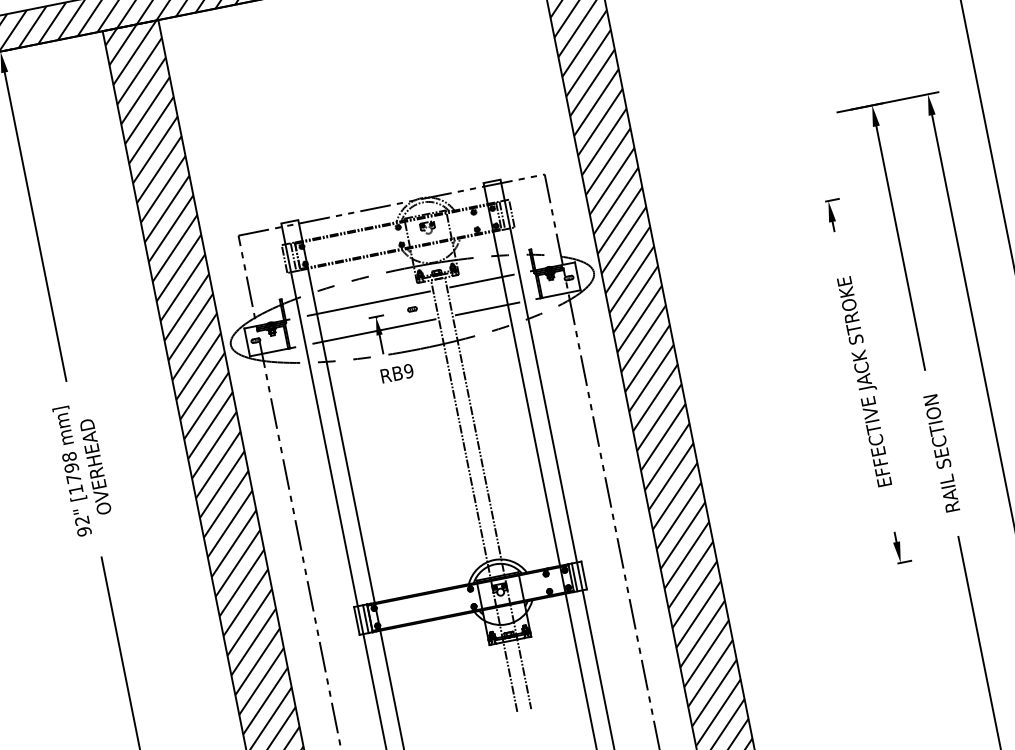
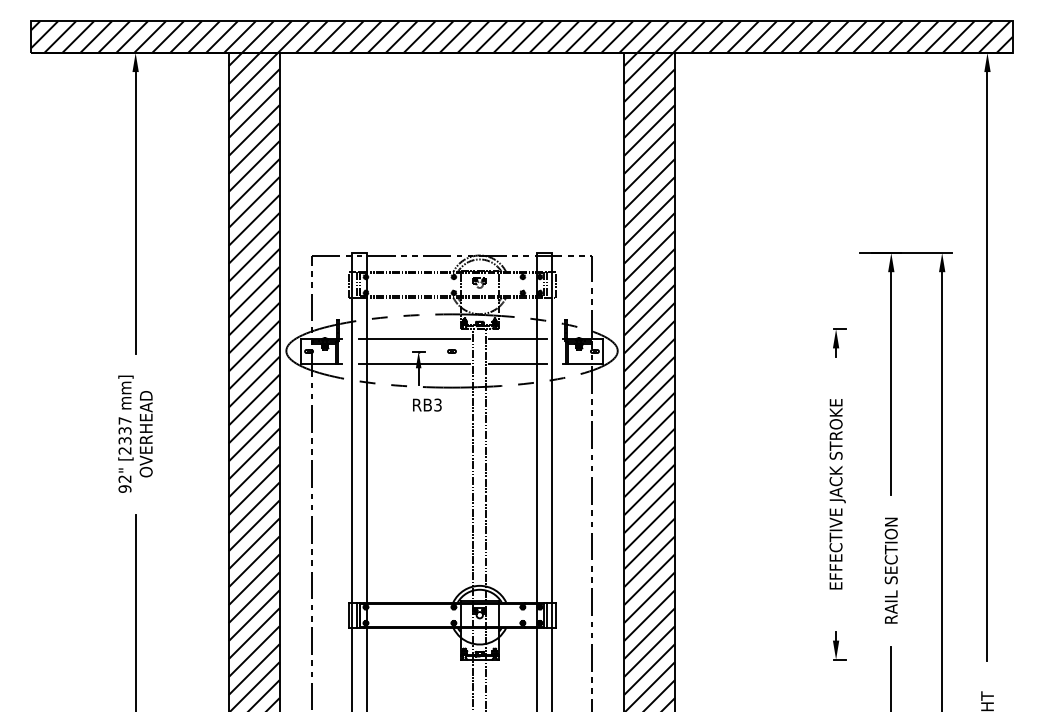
text: (408, 370) -> (437, 404), RB9 -> RB3
text: (72, 473) -> (124, 435), [1798 -> [2337

